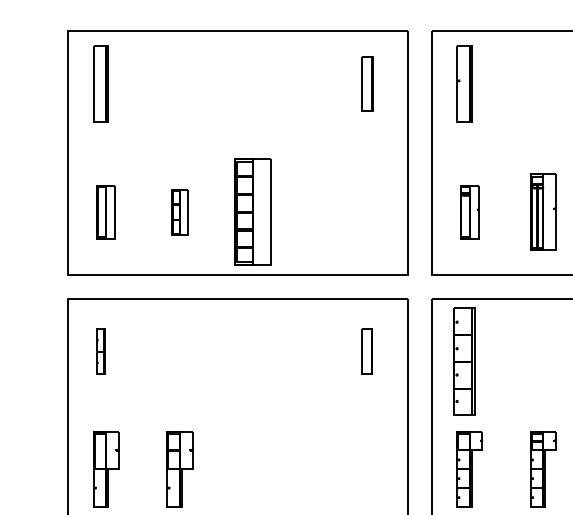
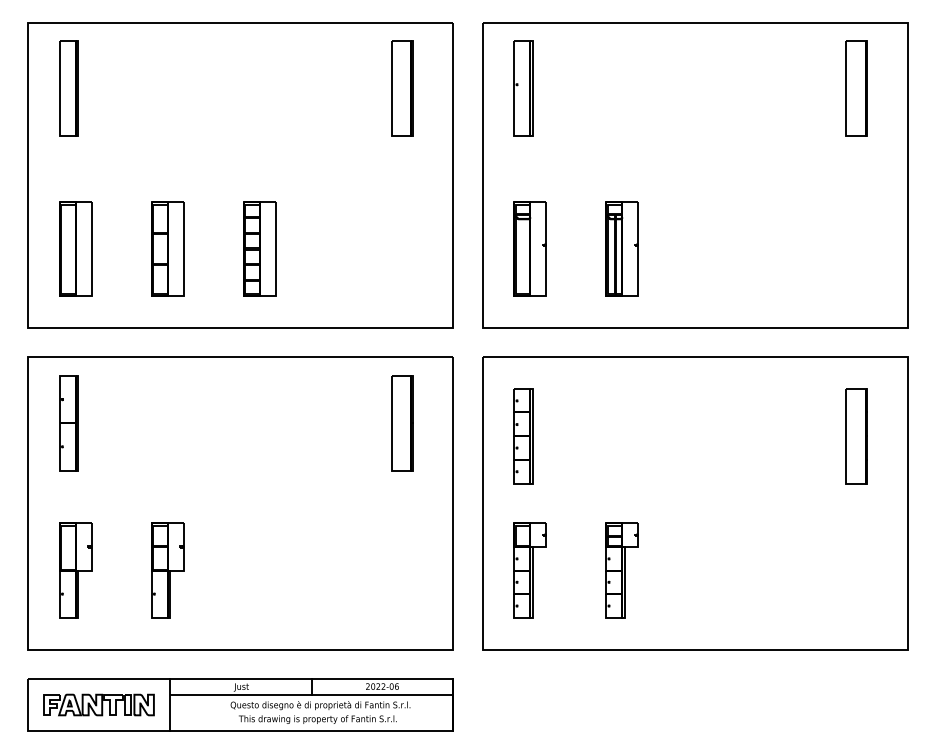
part: (367, 83) -> (402, 88), size x1.43
part: (106, 211) -> (75, 248), size x1.43
part: (179, 211) -> (167, 248), size x1.67
part: (253, 211) -> (259, 248), size x0.71
part: (469, 211) -> (529, 248), size x1.43
part: (100, 351) -> (68, 423), size x1.67
part: (367, 351) -> (402, 423), size x1.67
part: (464, 362) -> (523, 436), size x0.71

